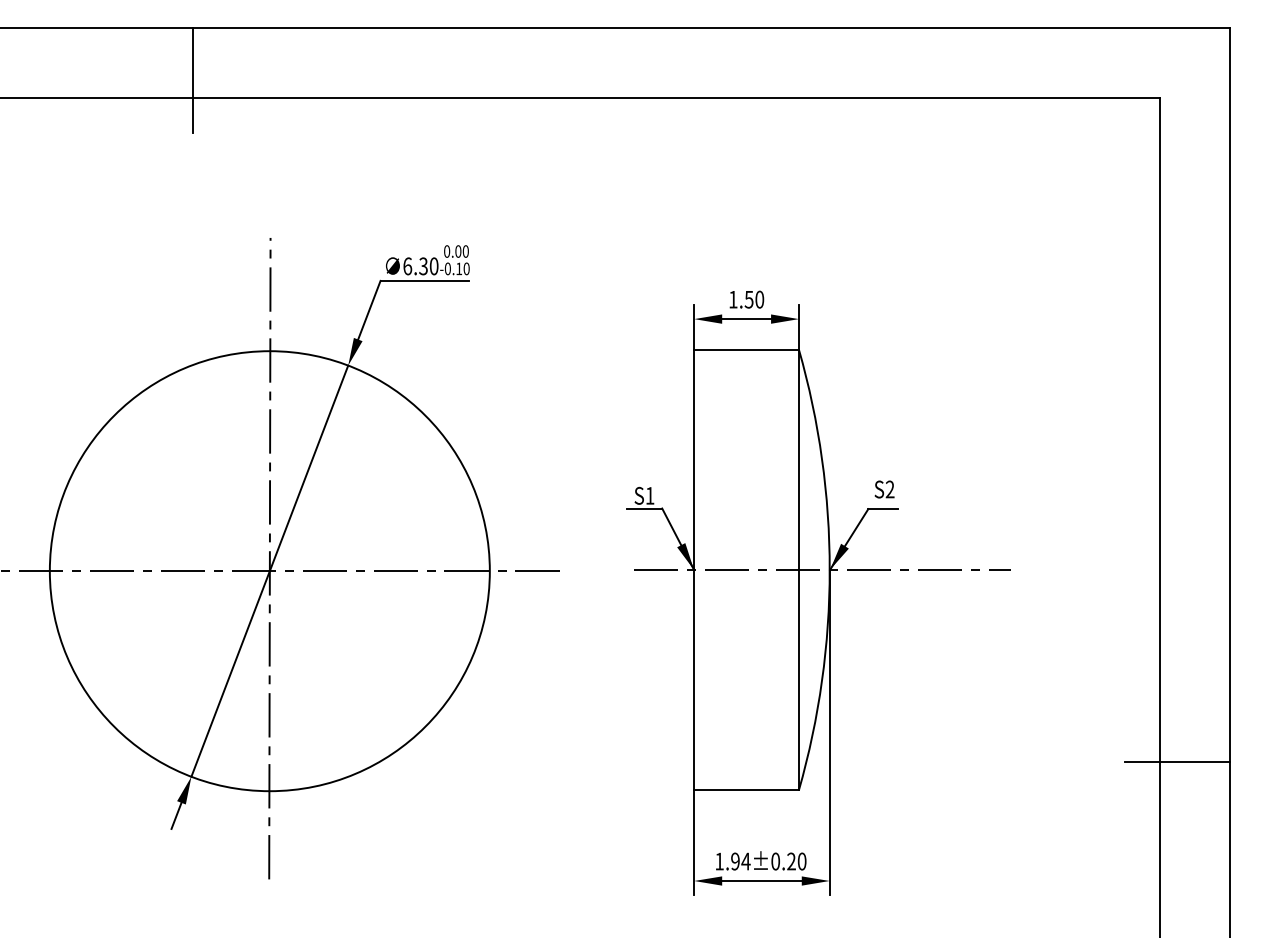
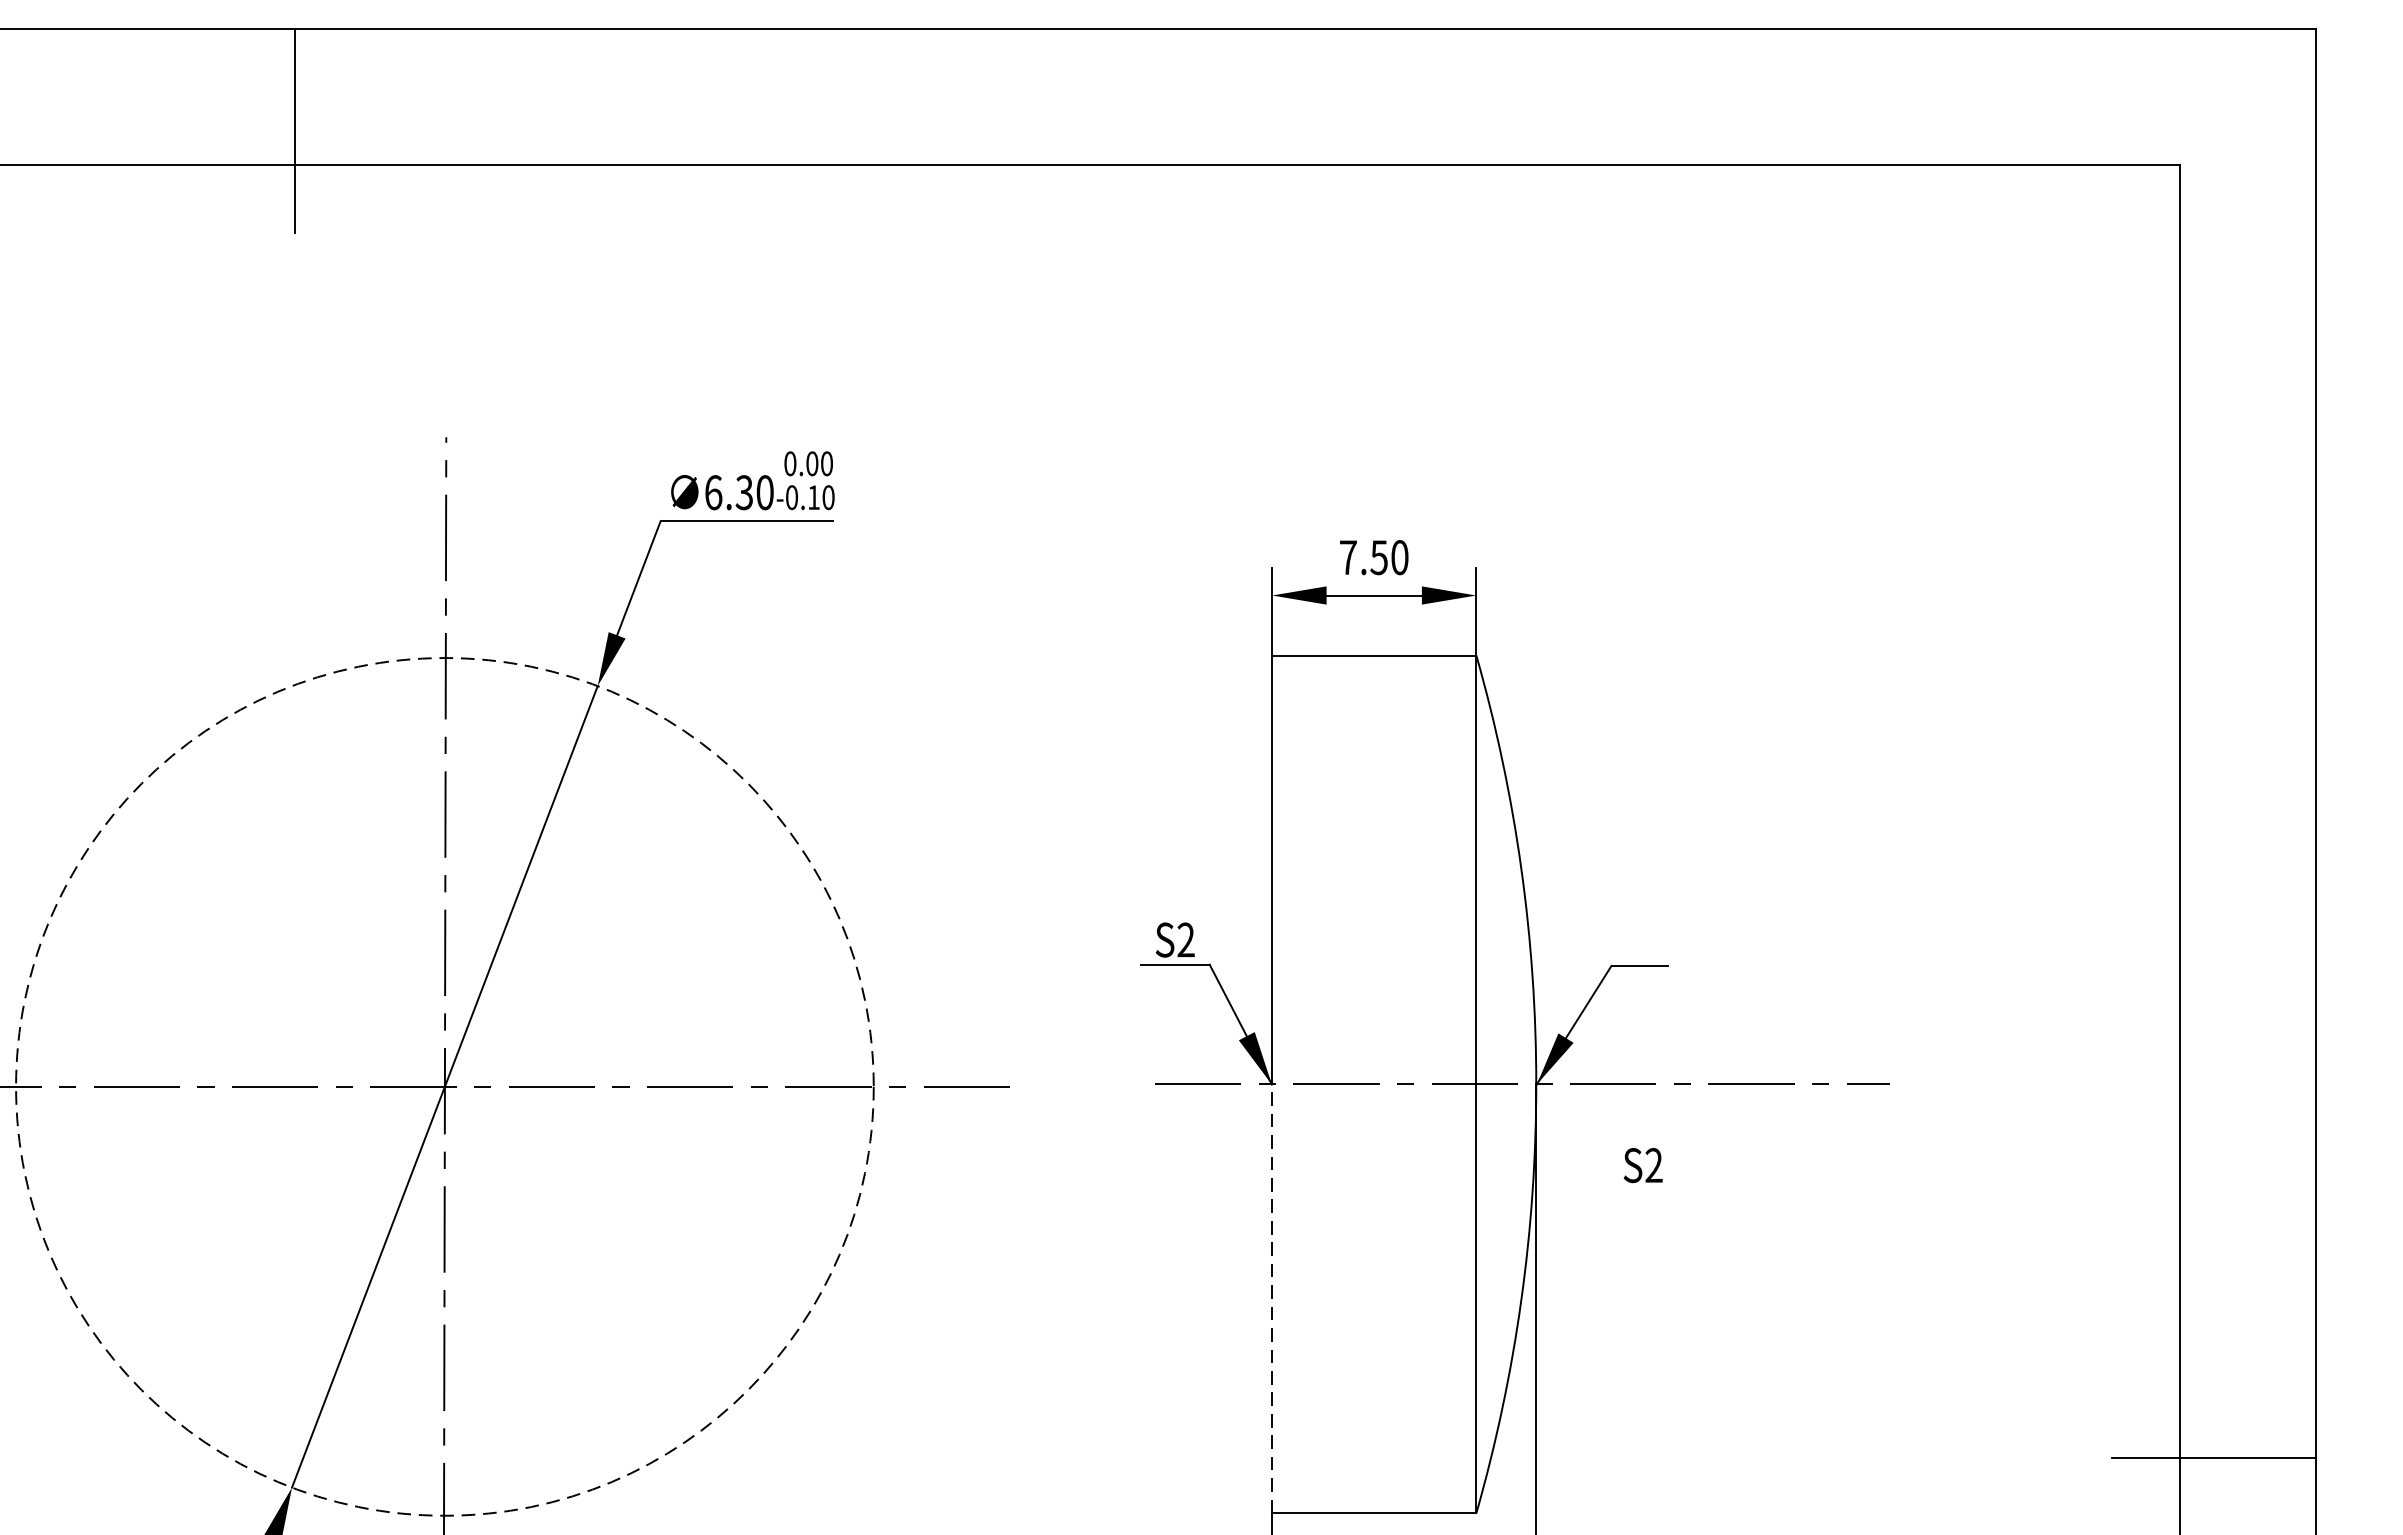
text: (733, 299) -> (1348, 557), 1.50 -> 7.50
text: (884, 489) -> (1643, 1165), moved
text: (649, 495) -> (1184, 939), S1 -> S2
circle: (269, 571) -> (444, 1087), solid -> dashed
line: (694, 679) -> (1272, 1298), solid -> dashed

